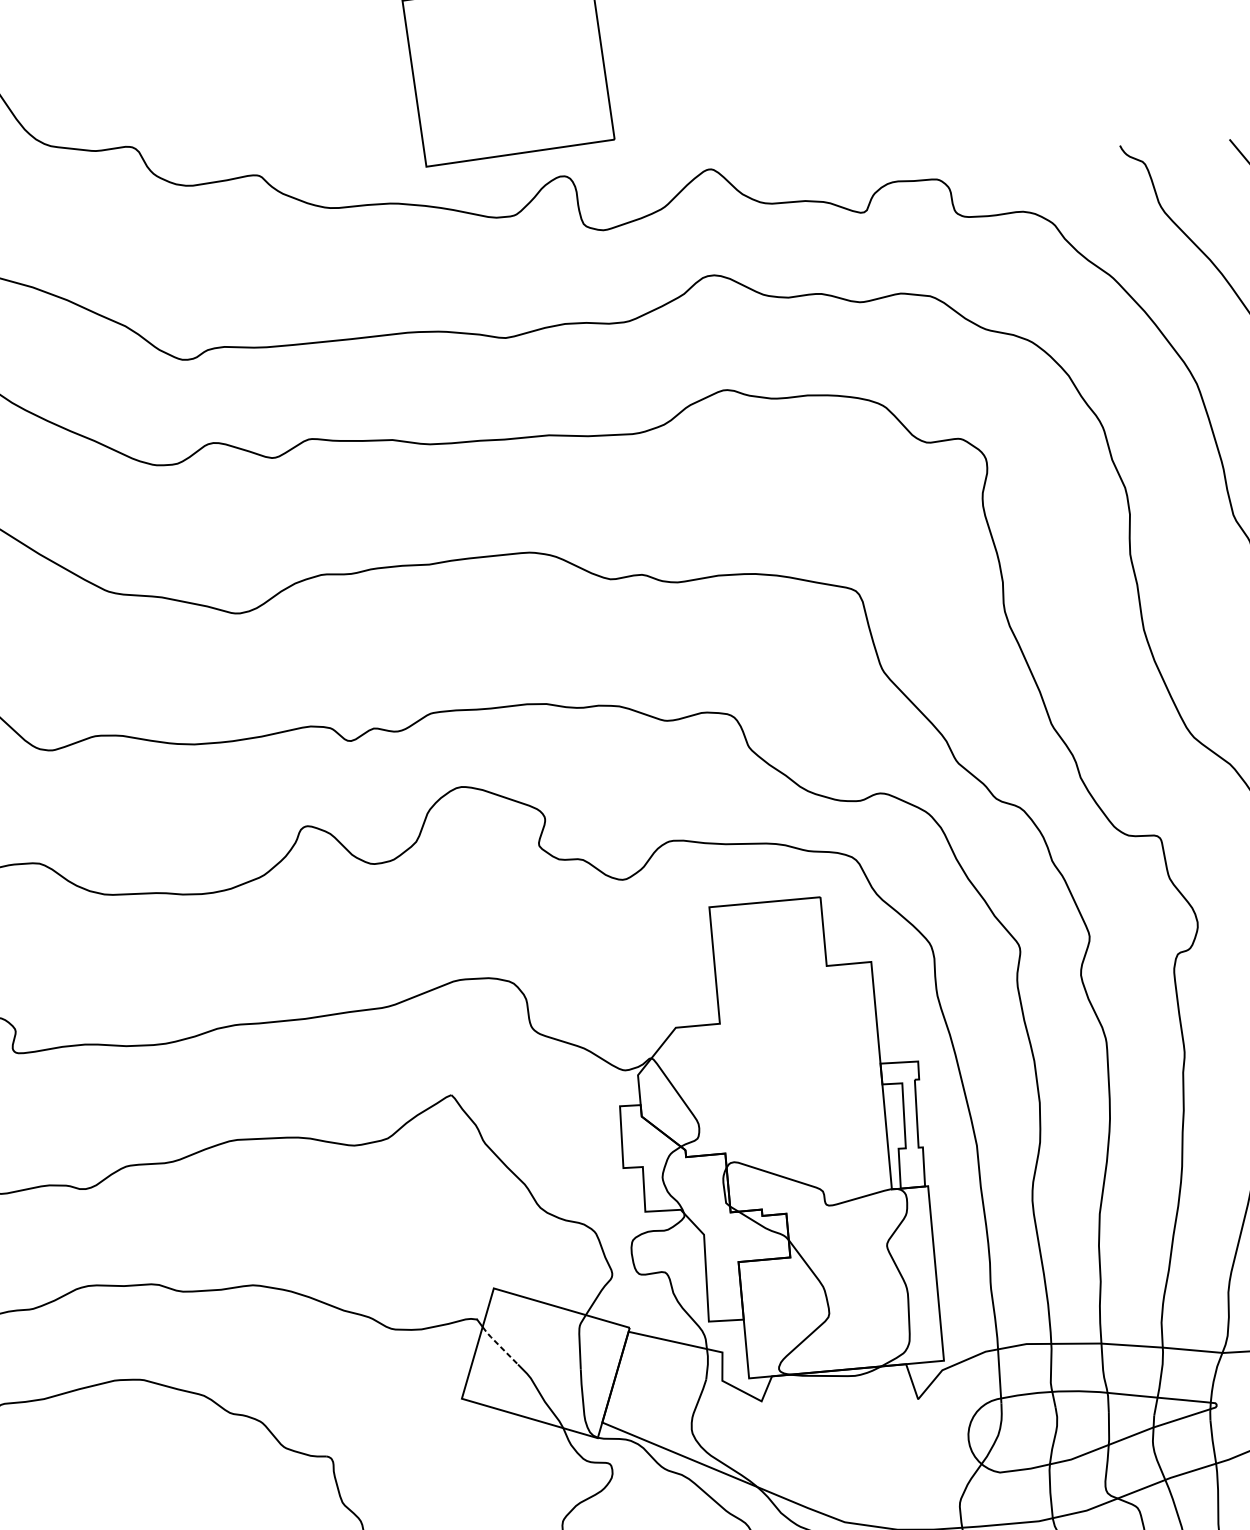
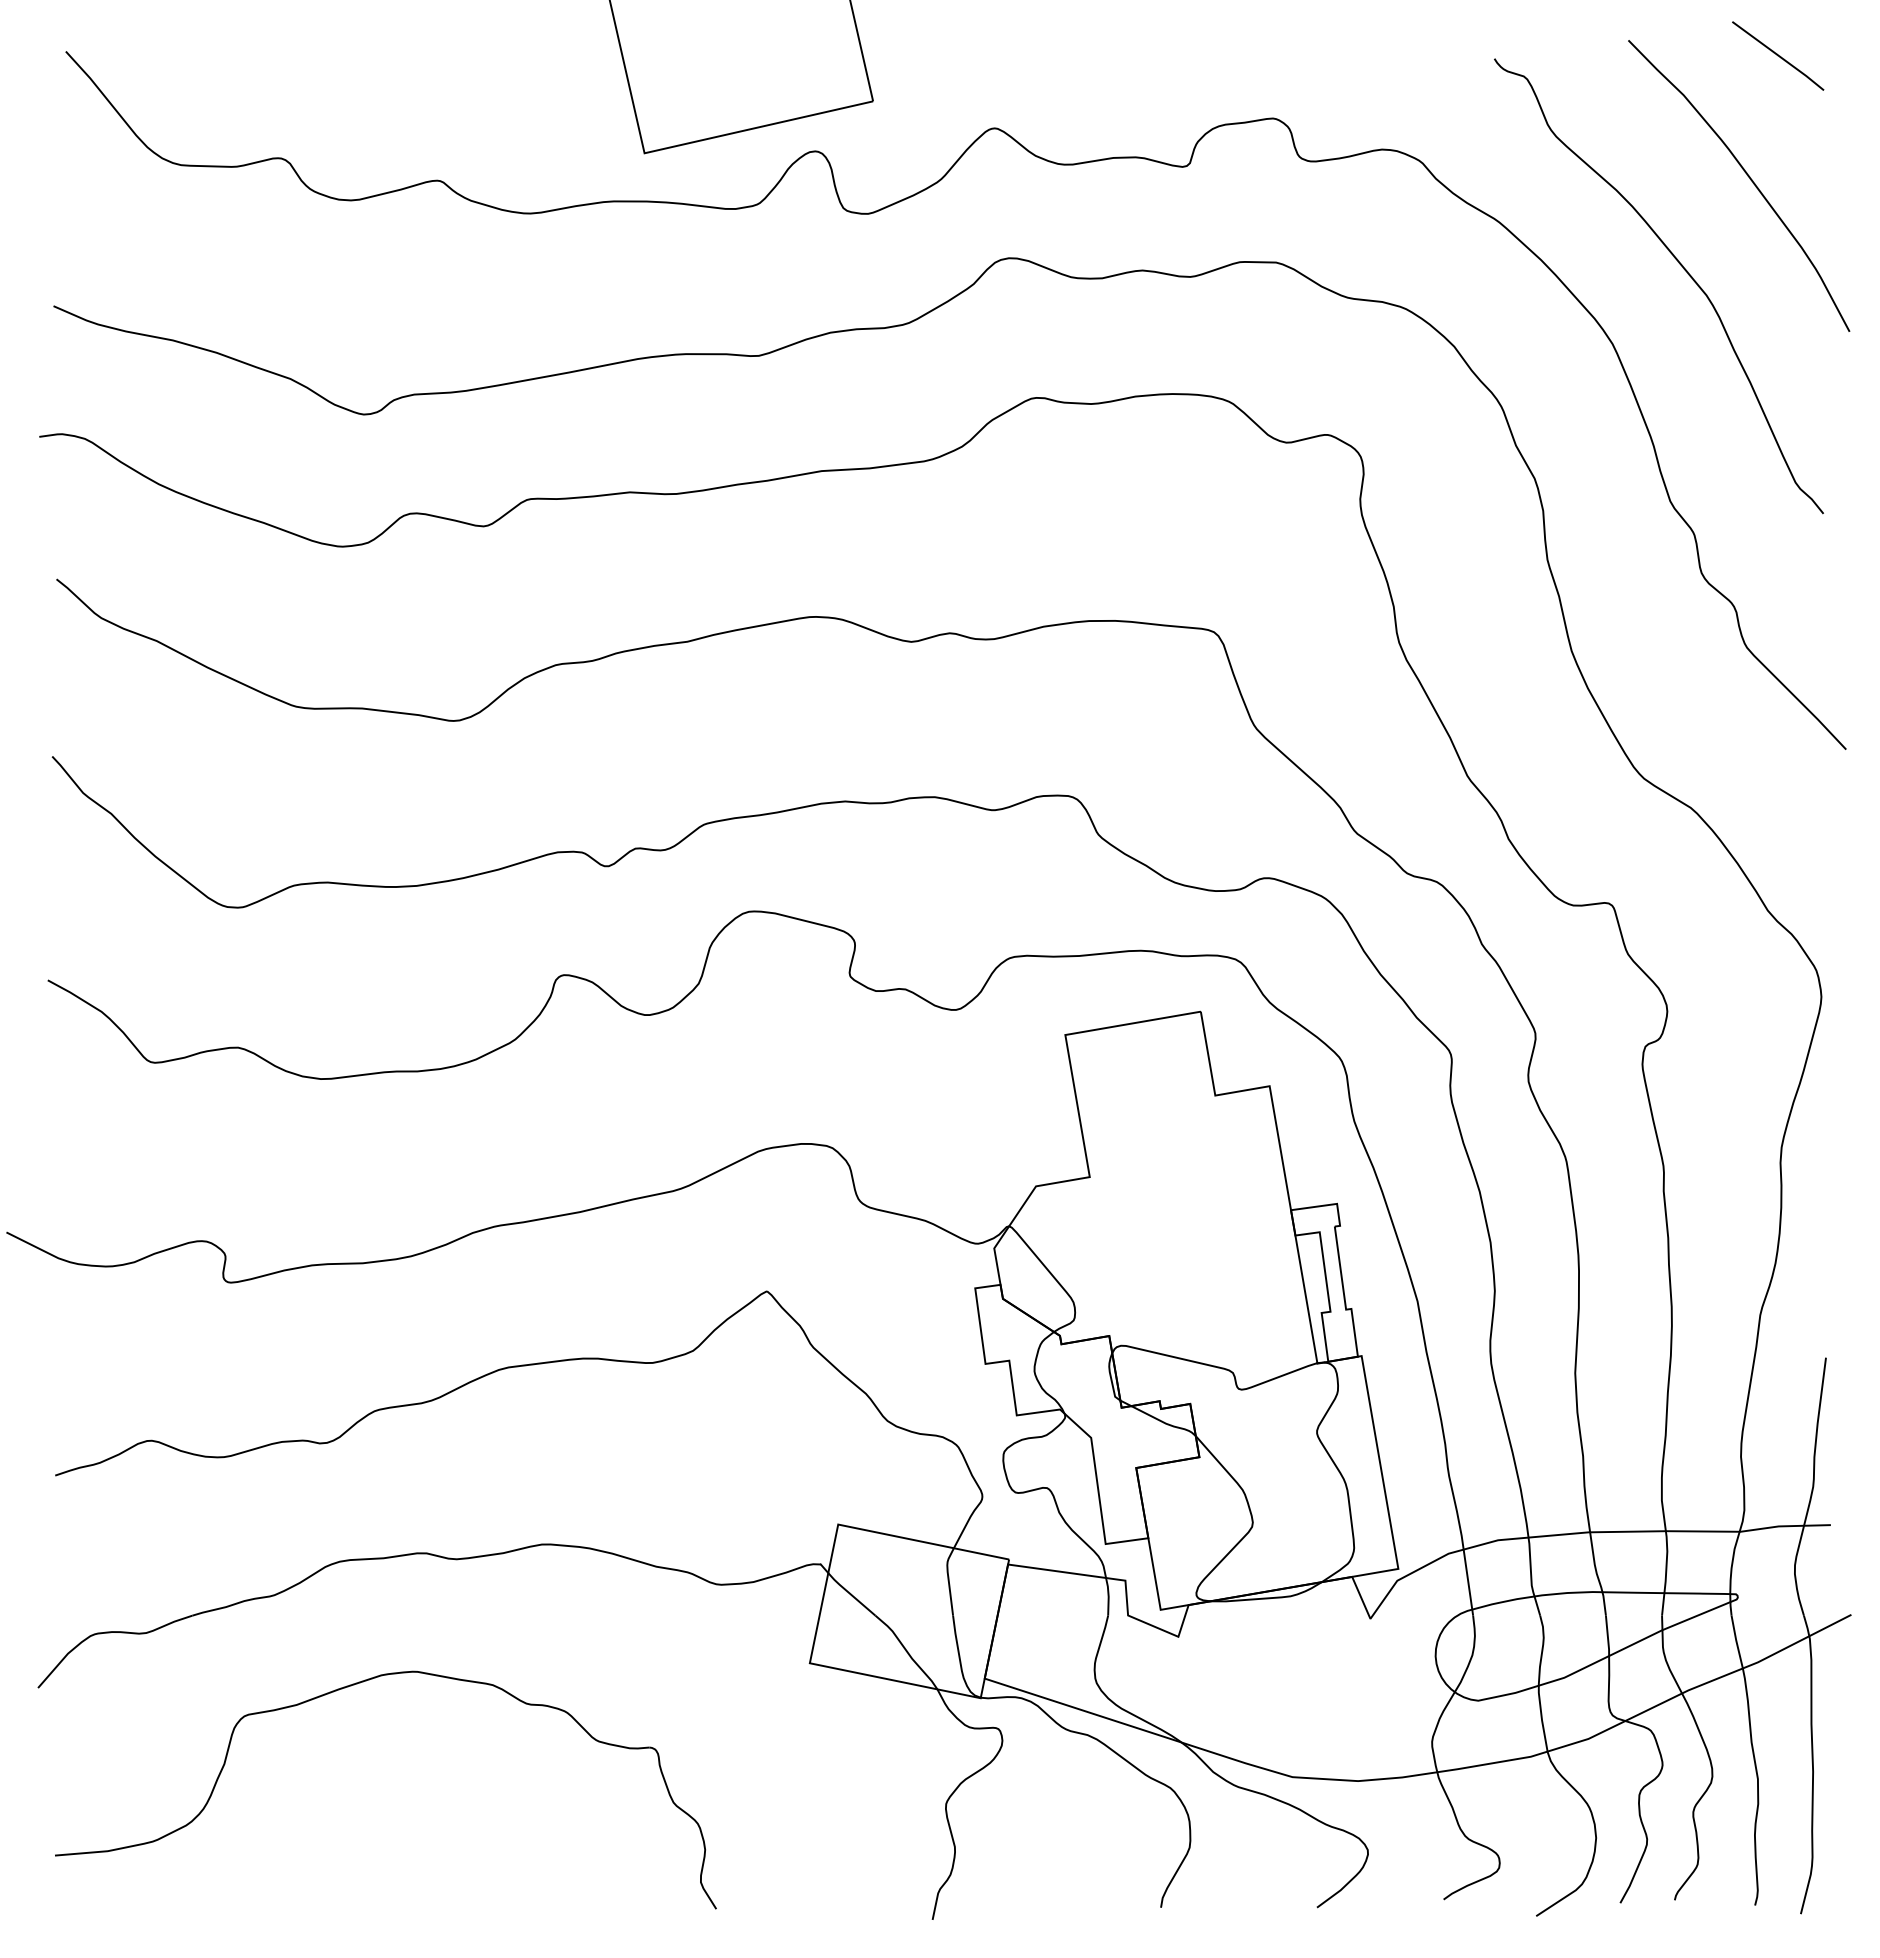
line: (499, 1344) -> (850, 1593), dashed -> solid

